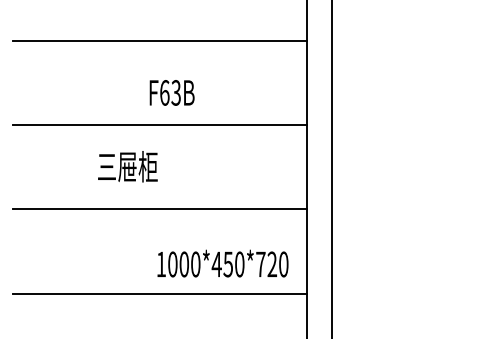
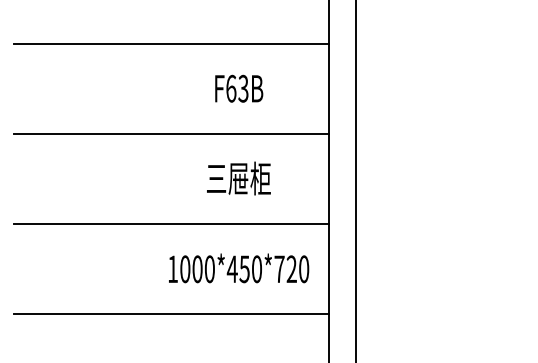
text: (171, 92) -> (238, 88), moved
text: (127, 166) -> (238, 178), moved
text: (222, 263) -> (238, 268), moved

